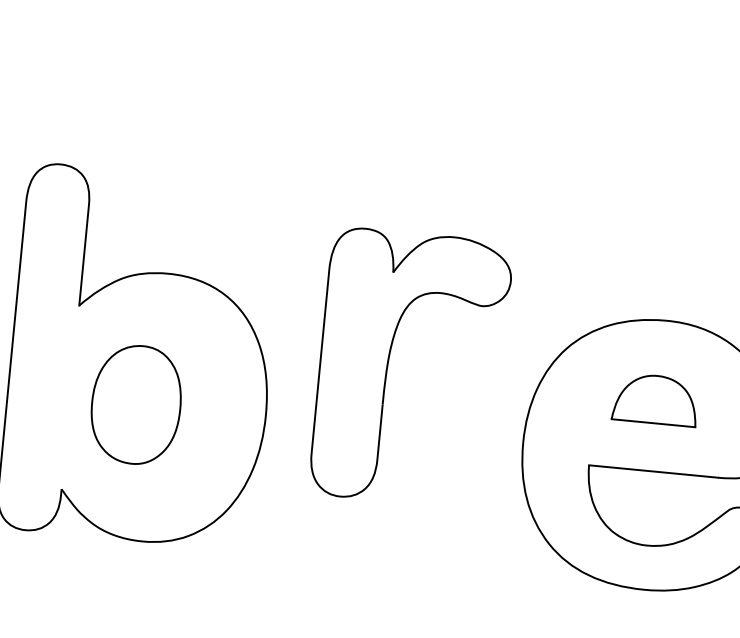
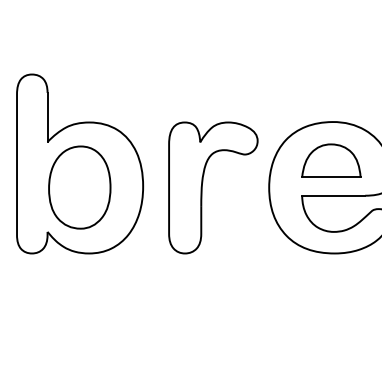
part: (389, 365) -> (202, 187), moved
part: (655, 399) -> (331, 160), size x1.43
part: (135, 404) -> (79, 187), size x1.43

